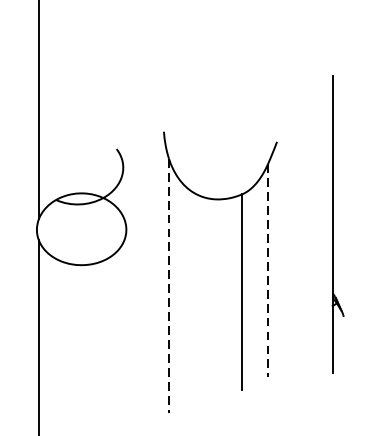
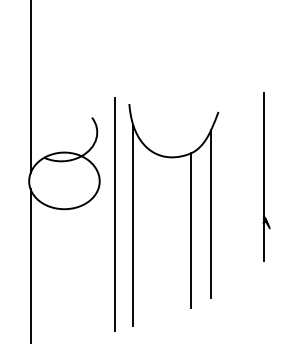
part: (337, 223) -> (266, 176), size x0.71
line: (146, 270) -> (115, 213), added
line: (268, 271) -> (211, 214), dashed -> solid
line: (169, 285) -> (133, 225), dashed -> solid

